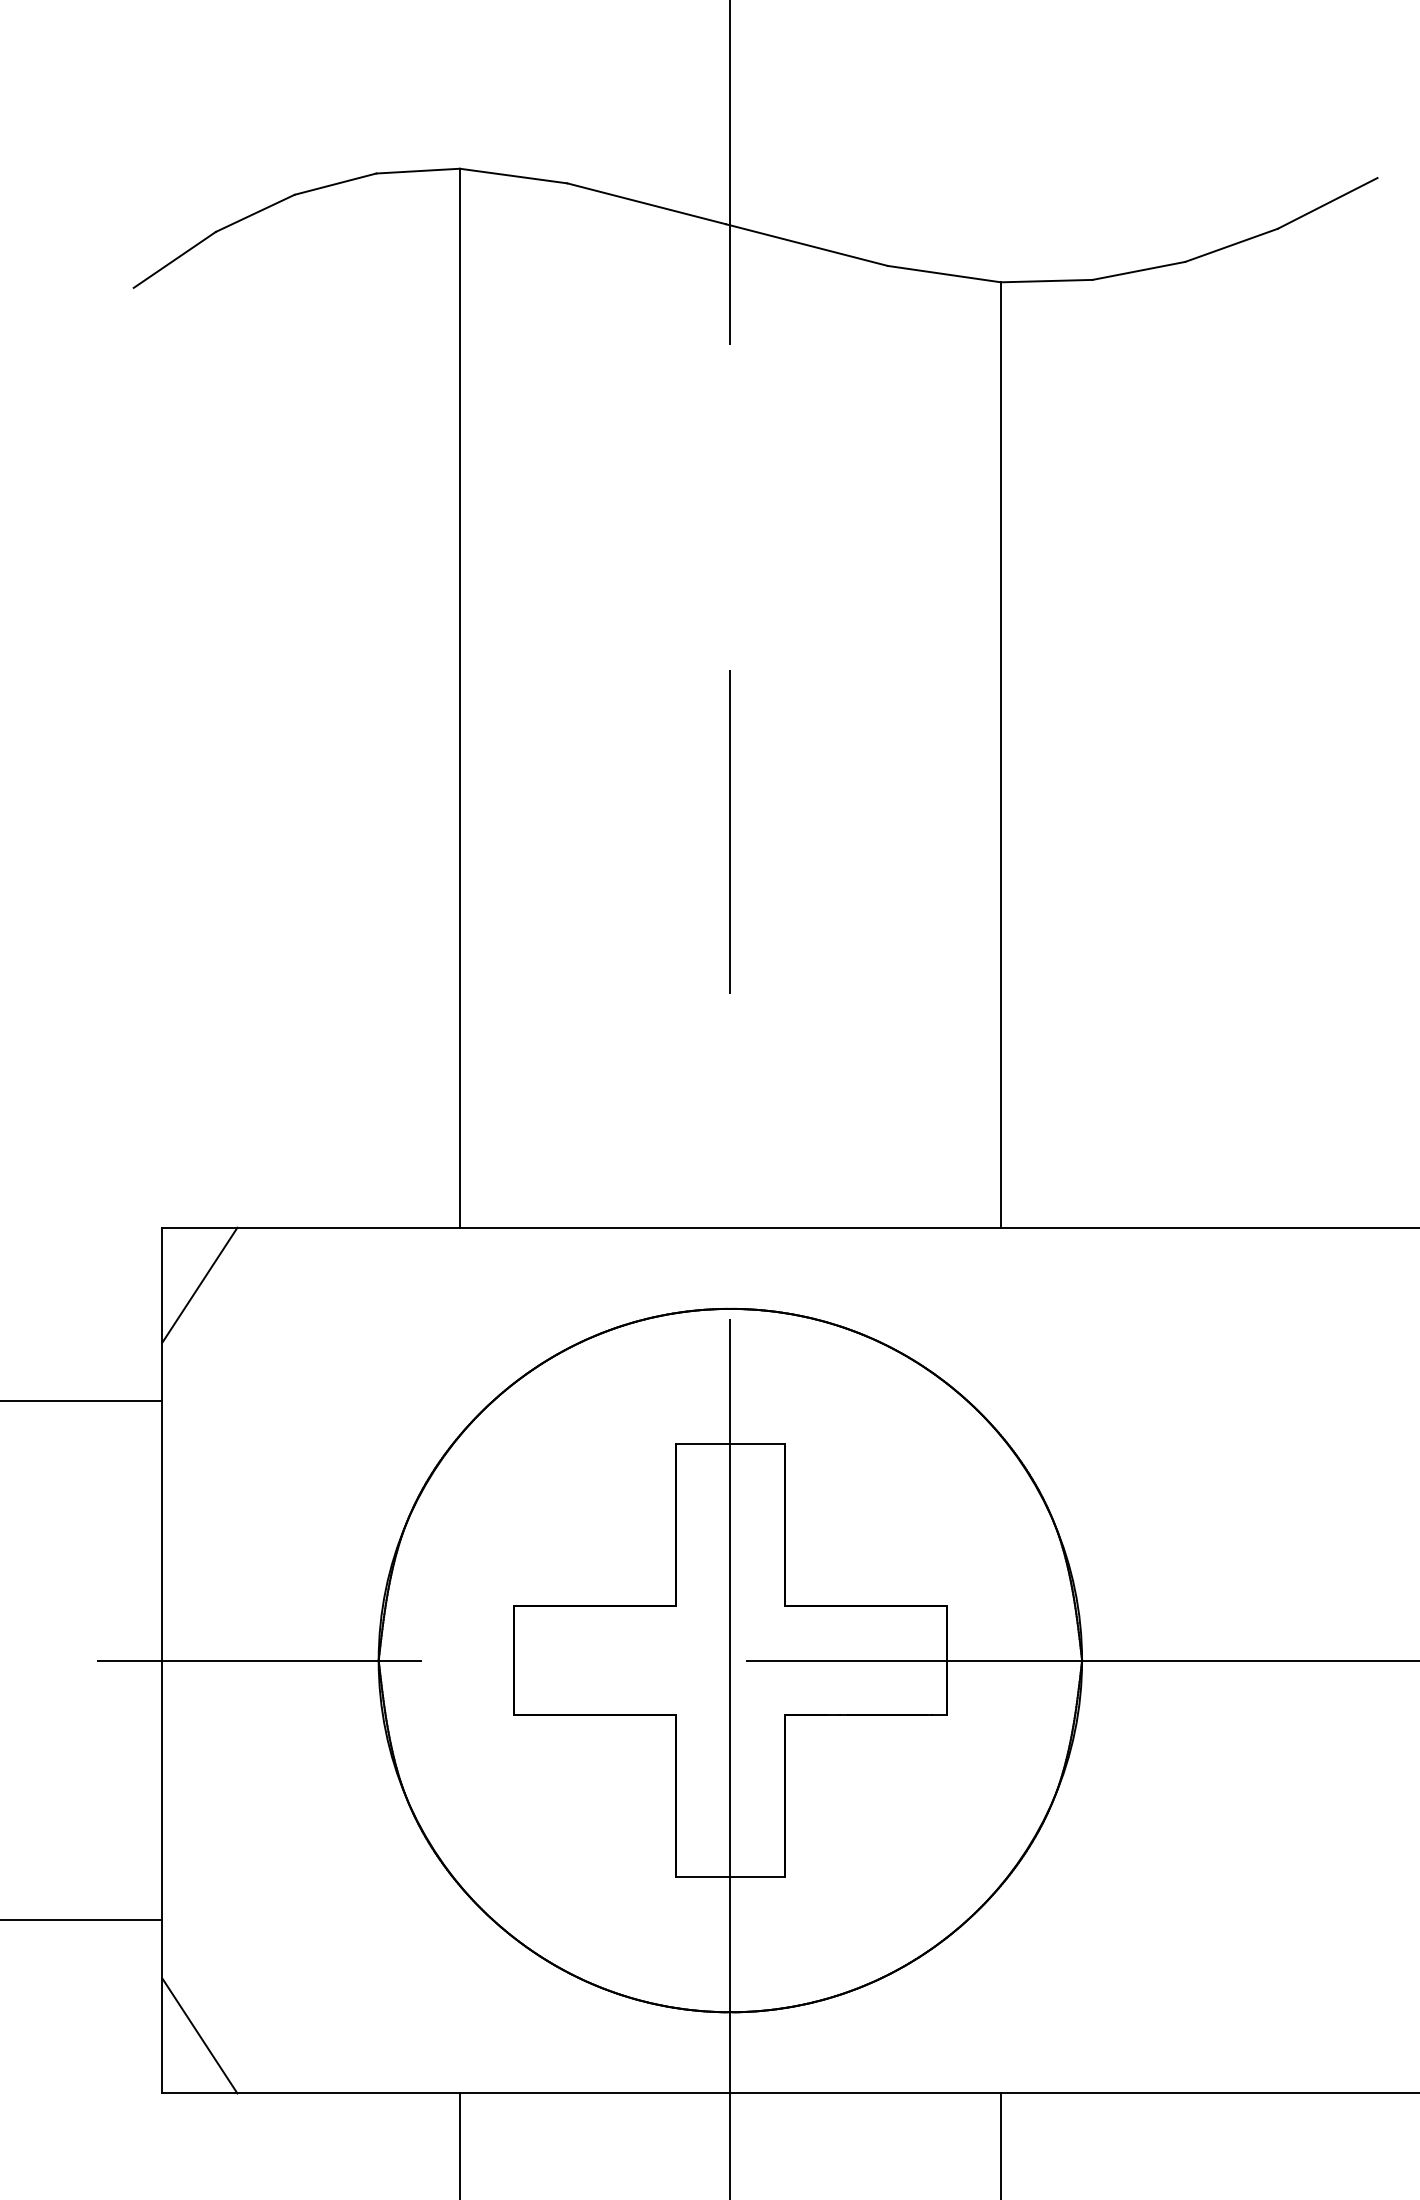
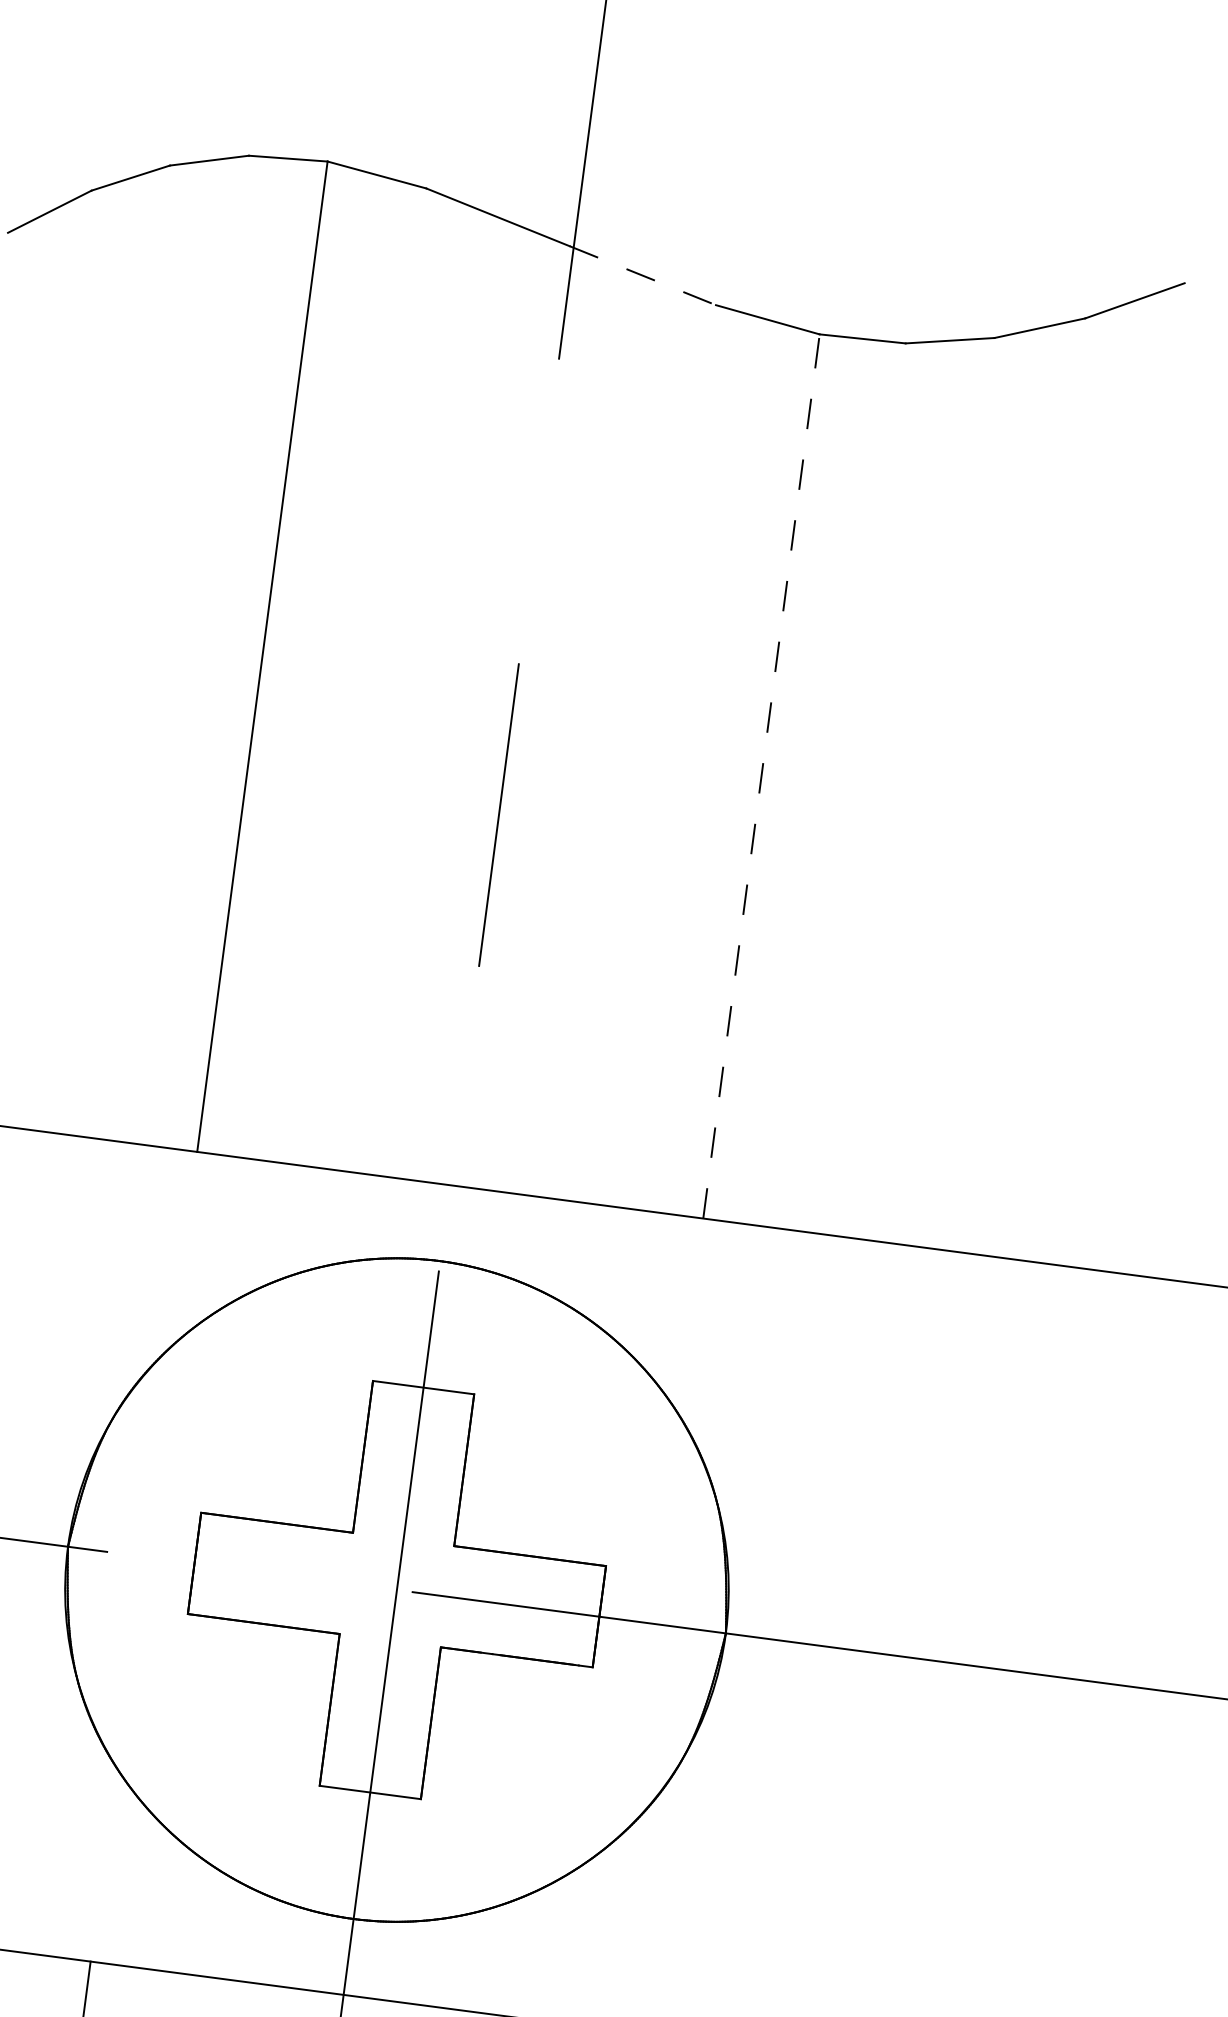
line: (806, 245) -> (642, 276), solid -> dashed
line: (1000, 755) -> (761, 776), solid -> dashed

